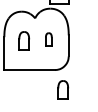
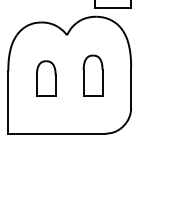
part: (48, 39) -> (92, 75), size x1.67
part: (62, 89) -> (119, 170), removed

